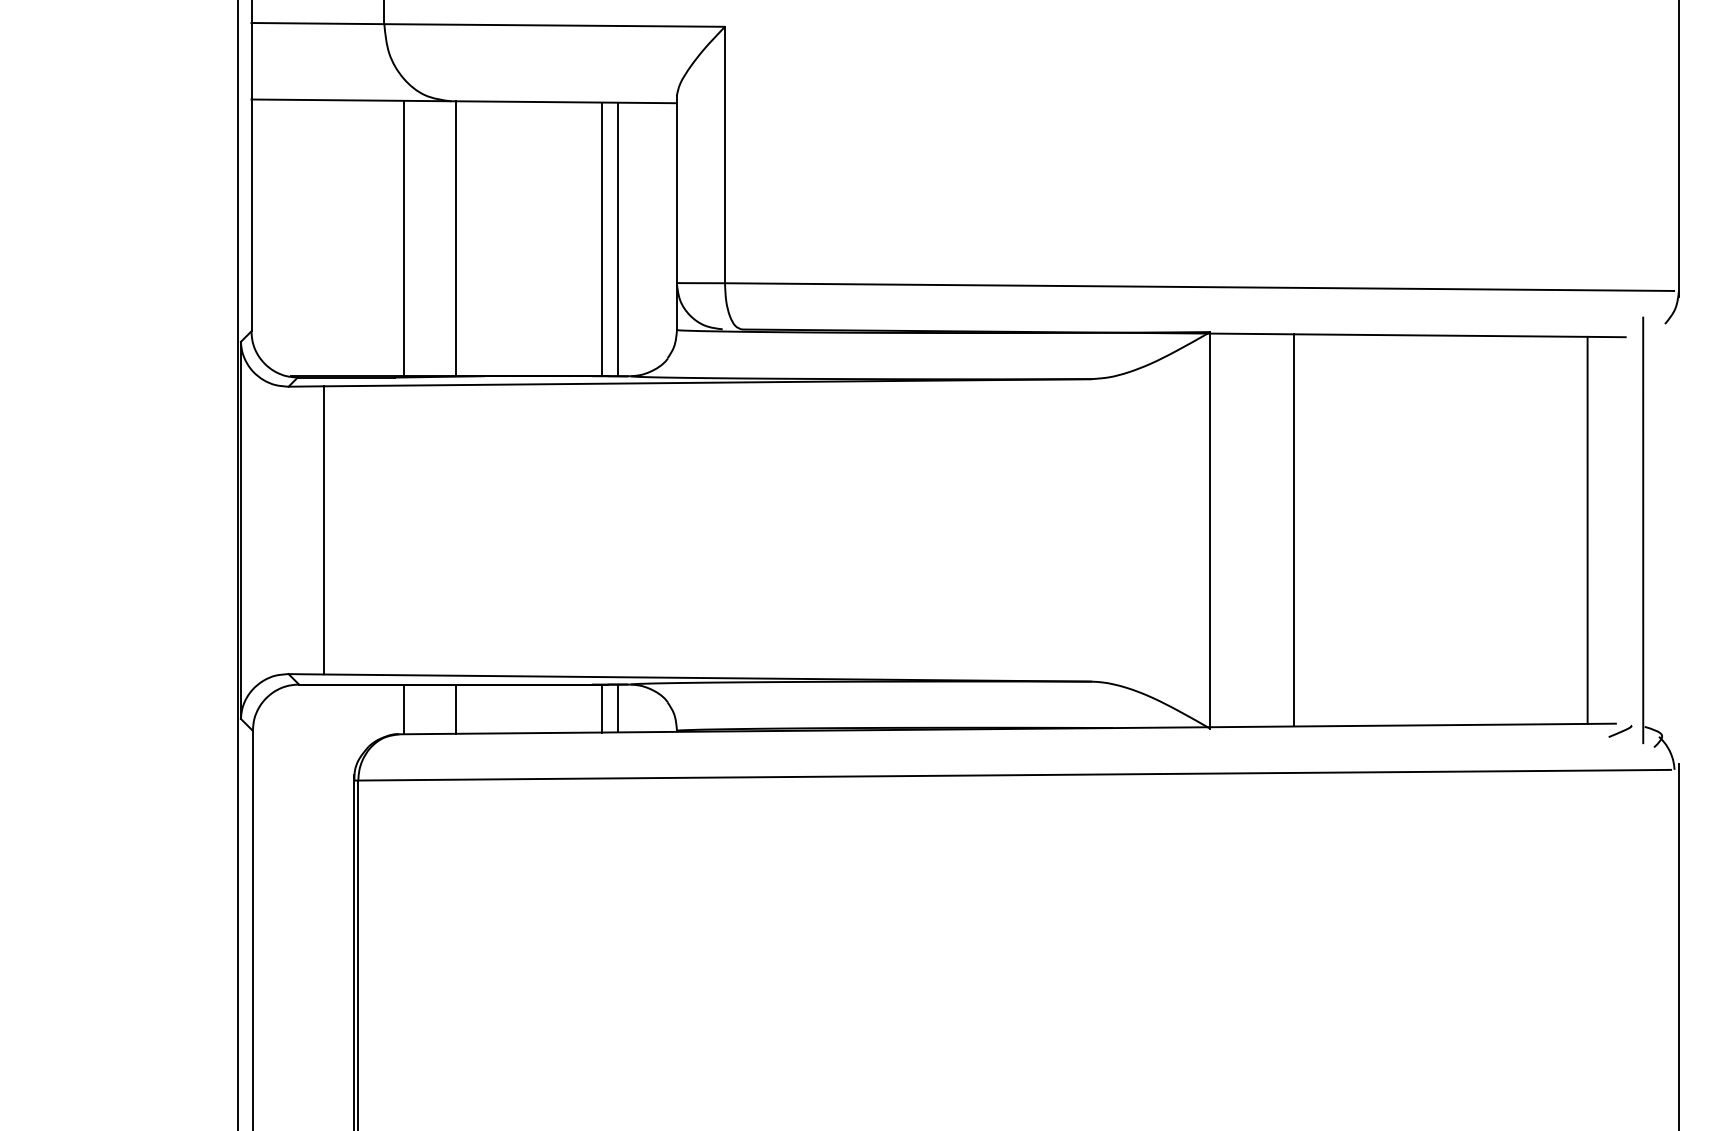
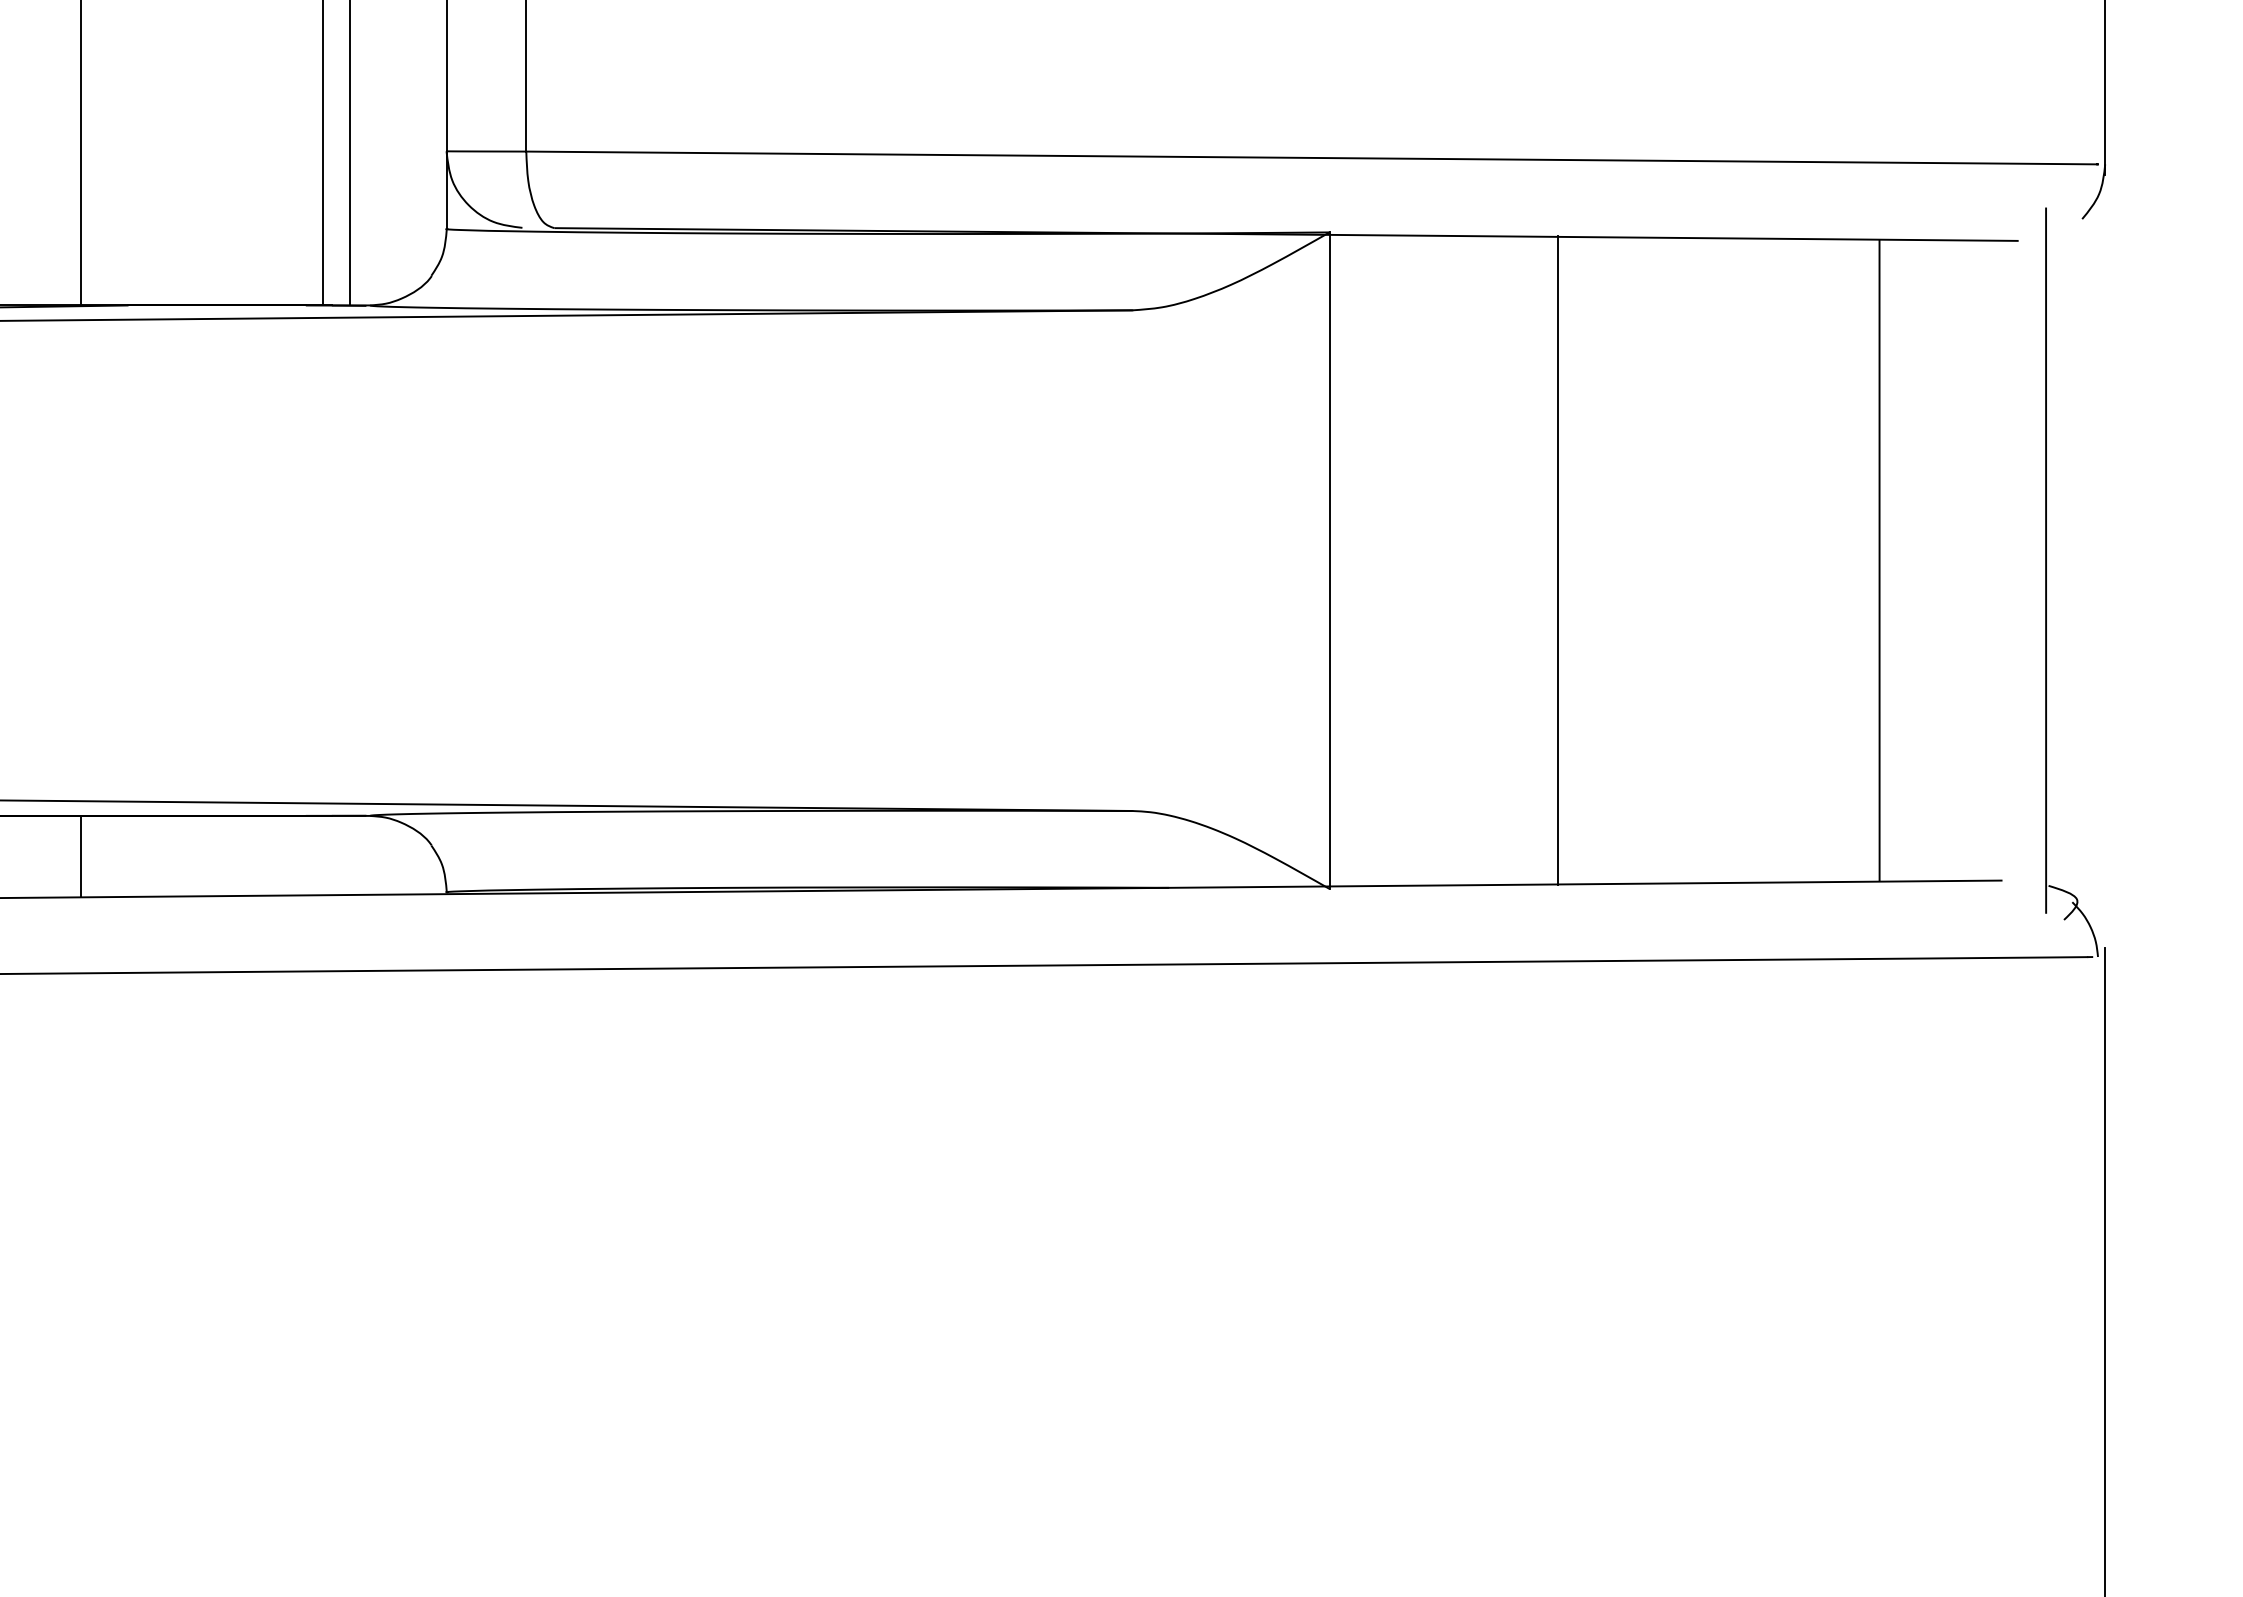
line: (1587, 529) -> (1879, 559), moved
line: (1293, 530) -> (1558, 560), moved
line: (602, 708) -> (323, 855), removed
line: (618, 708) -> (349, 855), removed
curve: (1620, 731) -> (2008, 893), removed

